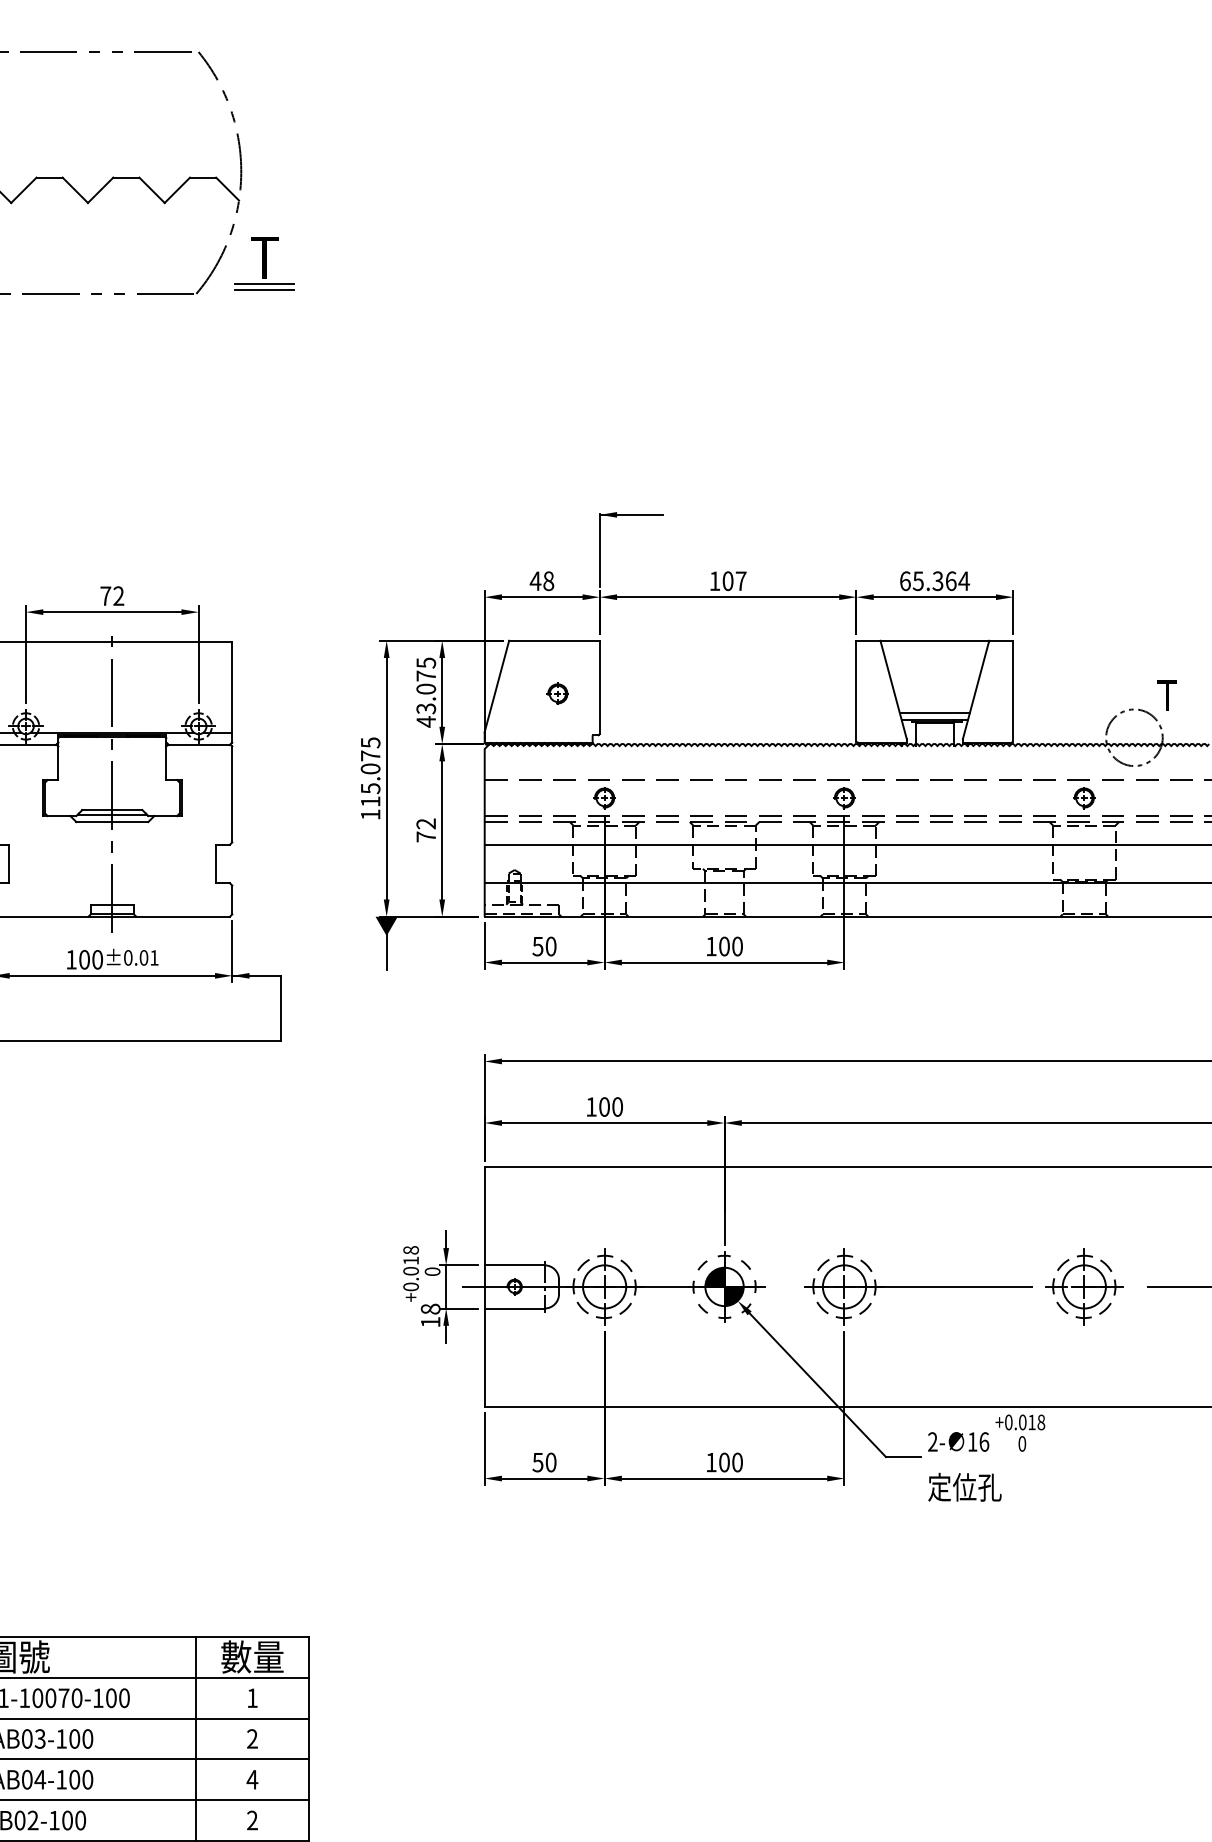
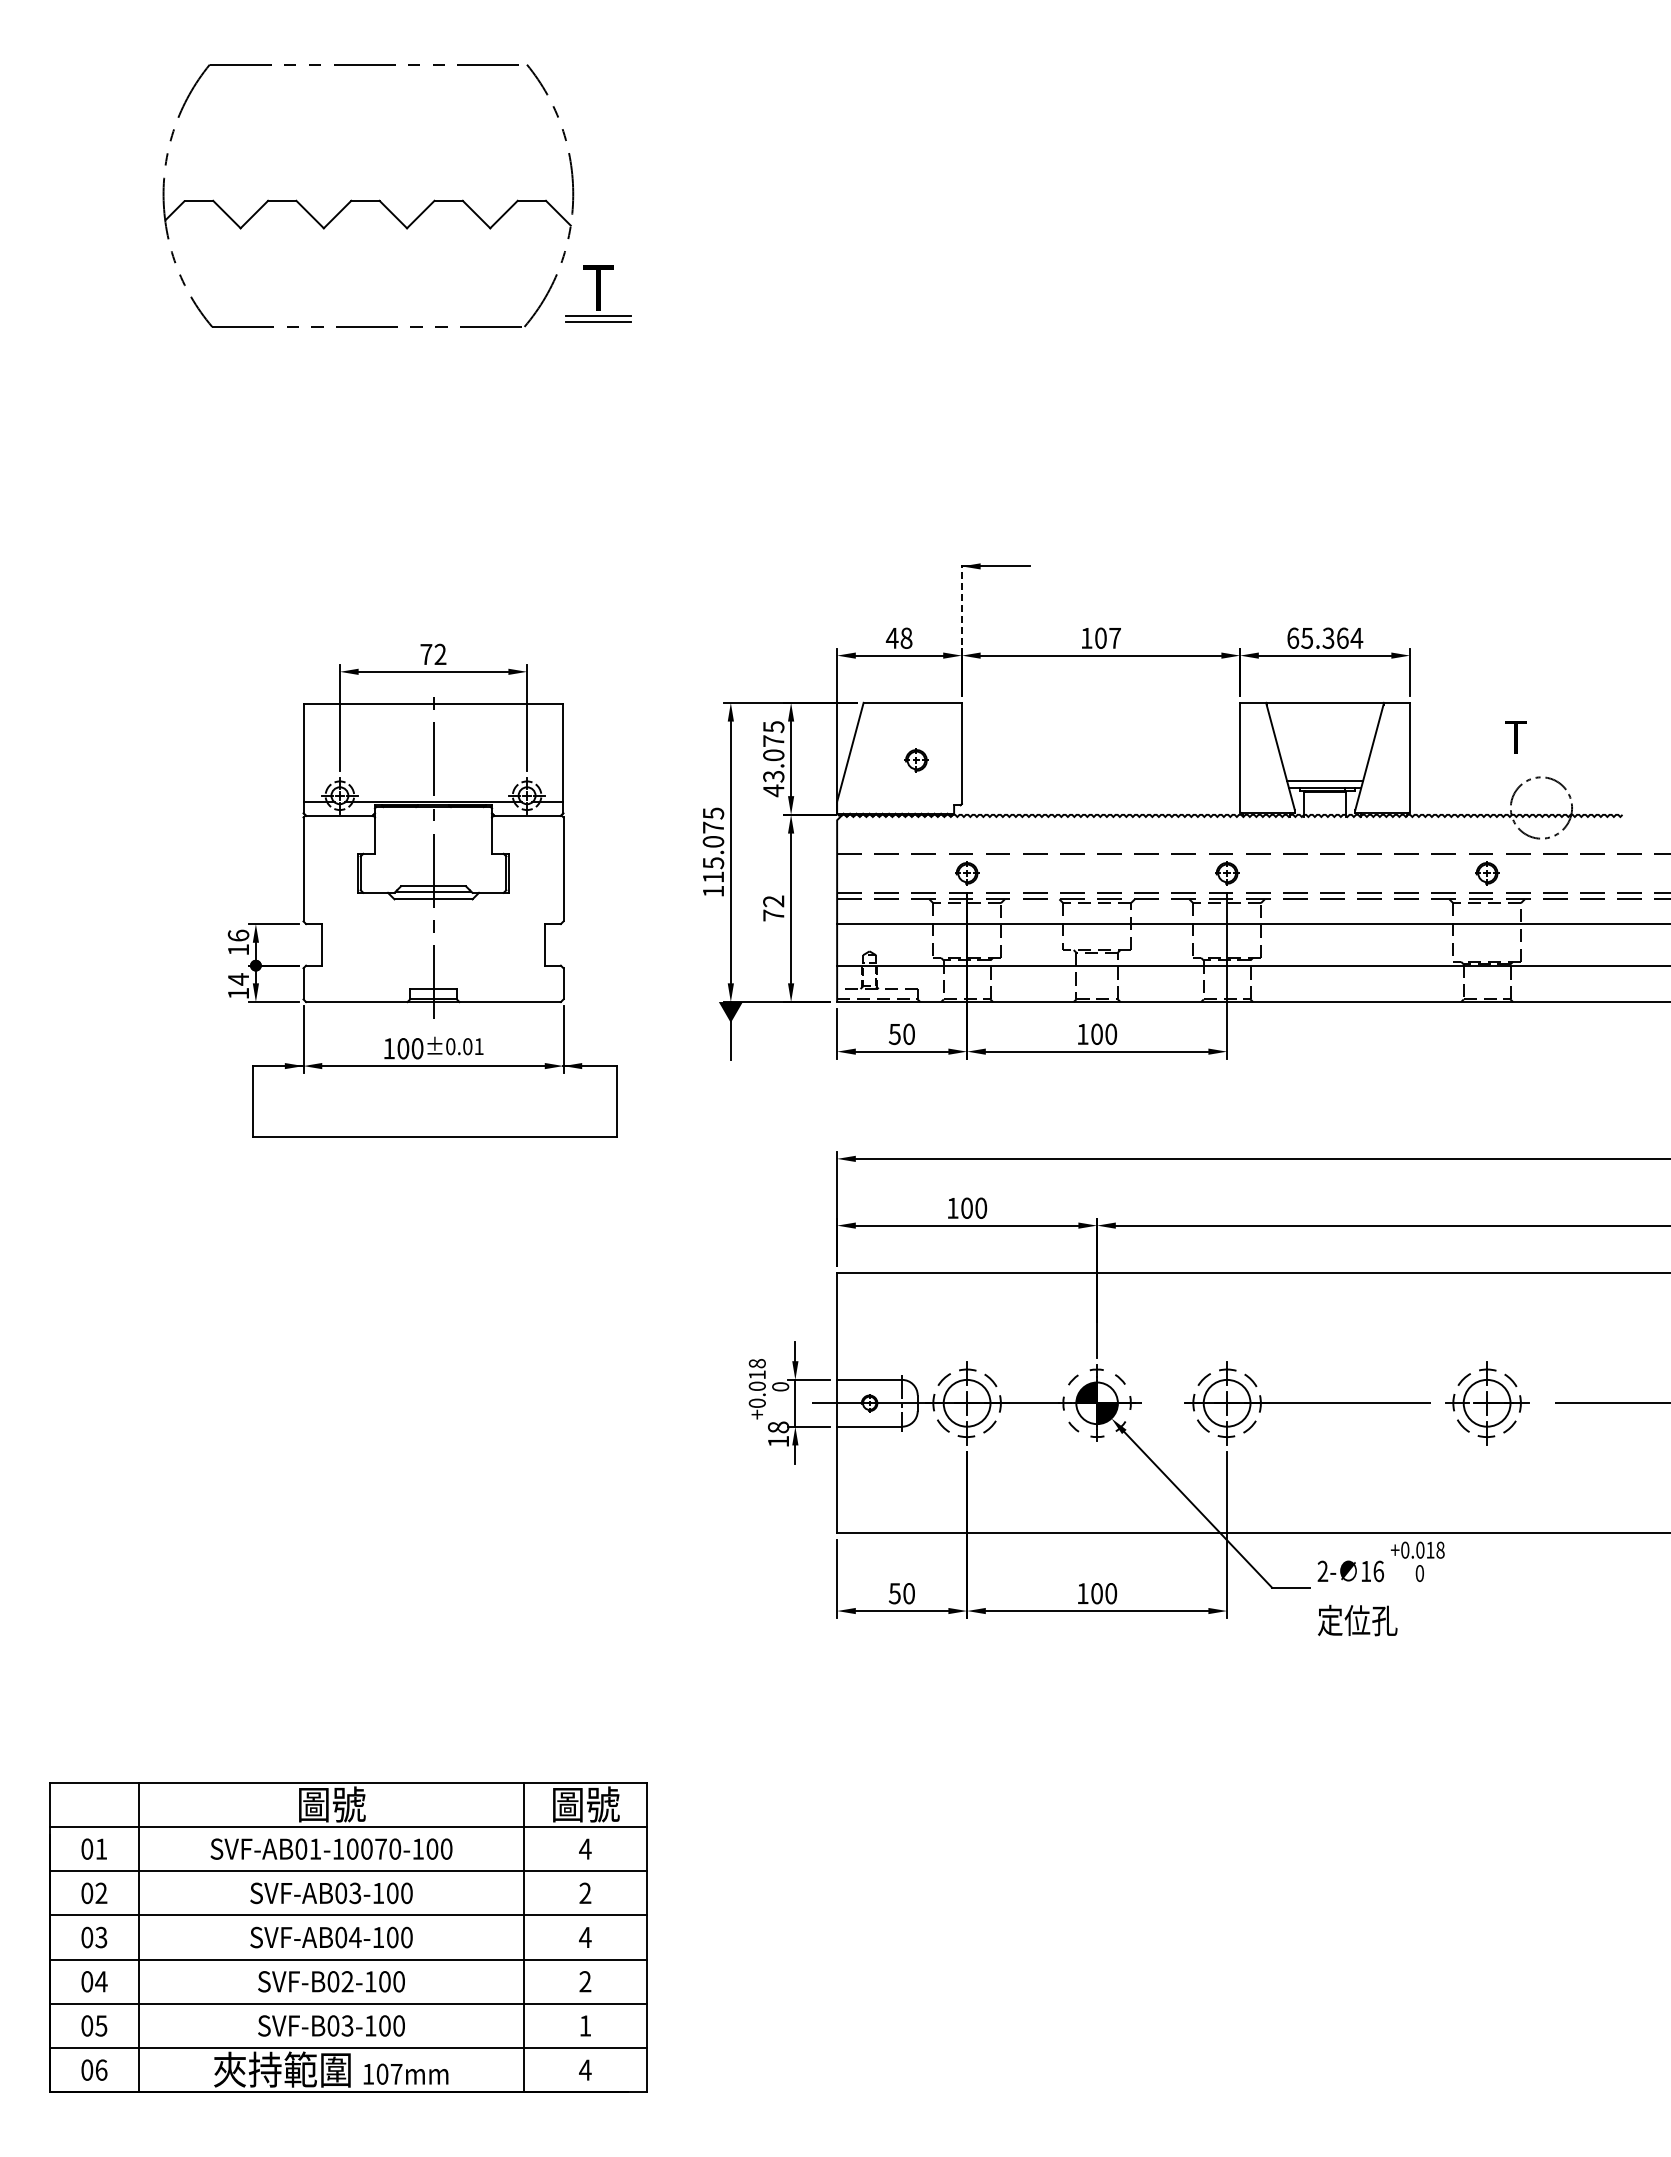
line: (599, 550) -> (961, 604), solid -> dashed
text: (1166, 695) -> (1515, 737), moved
text: (252, 1657) -> (585, 1804), 數量 -> 圖號
text: (252, 1697) -> (585, 1848), 1 -> 4

